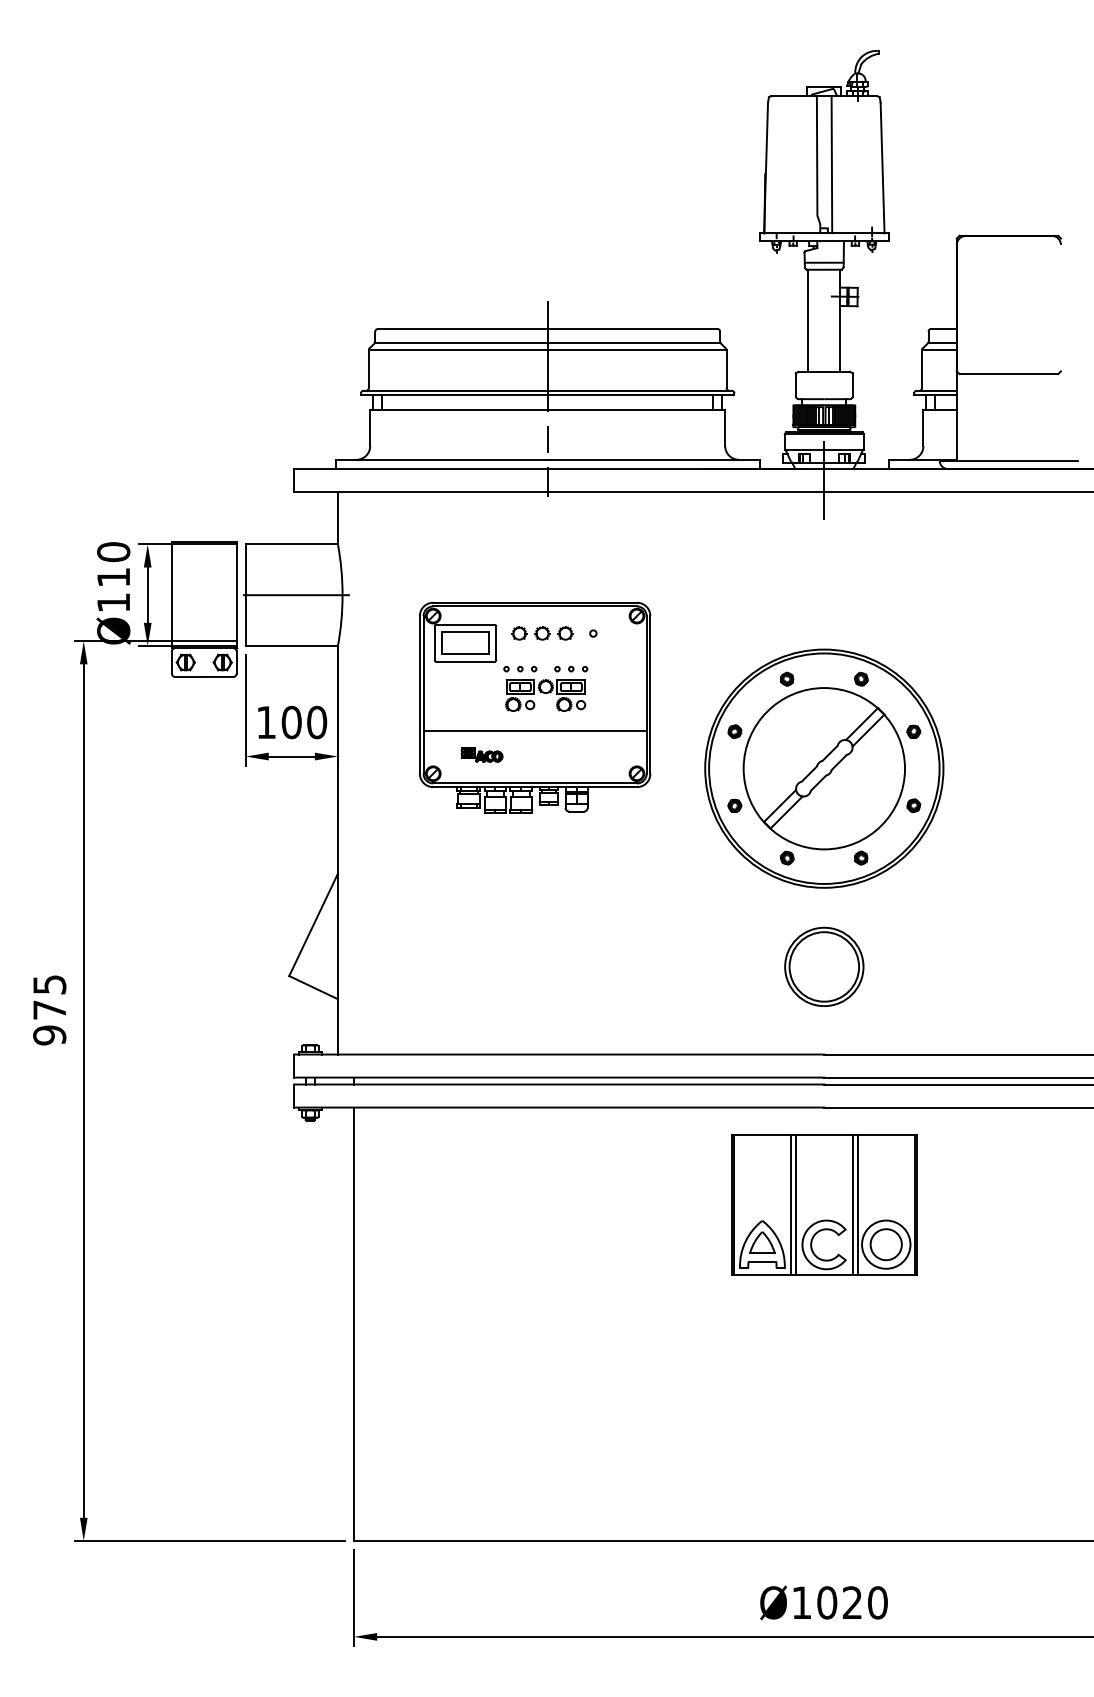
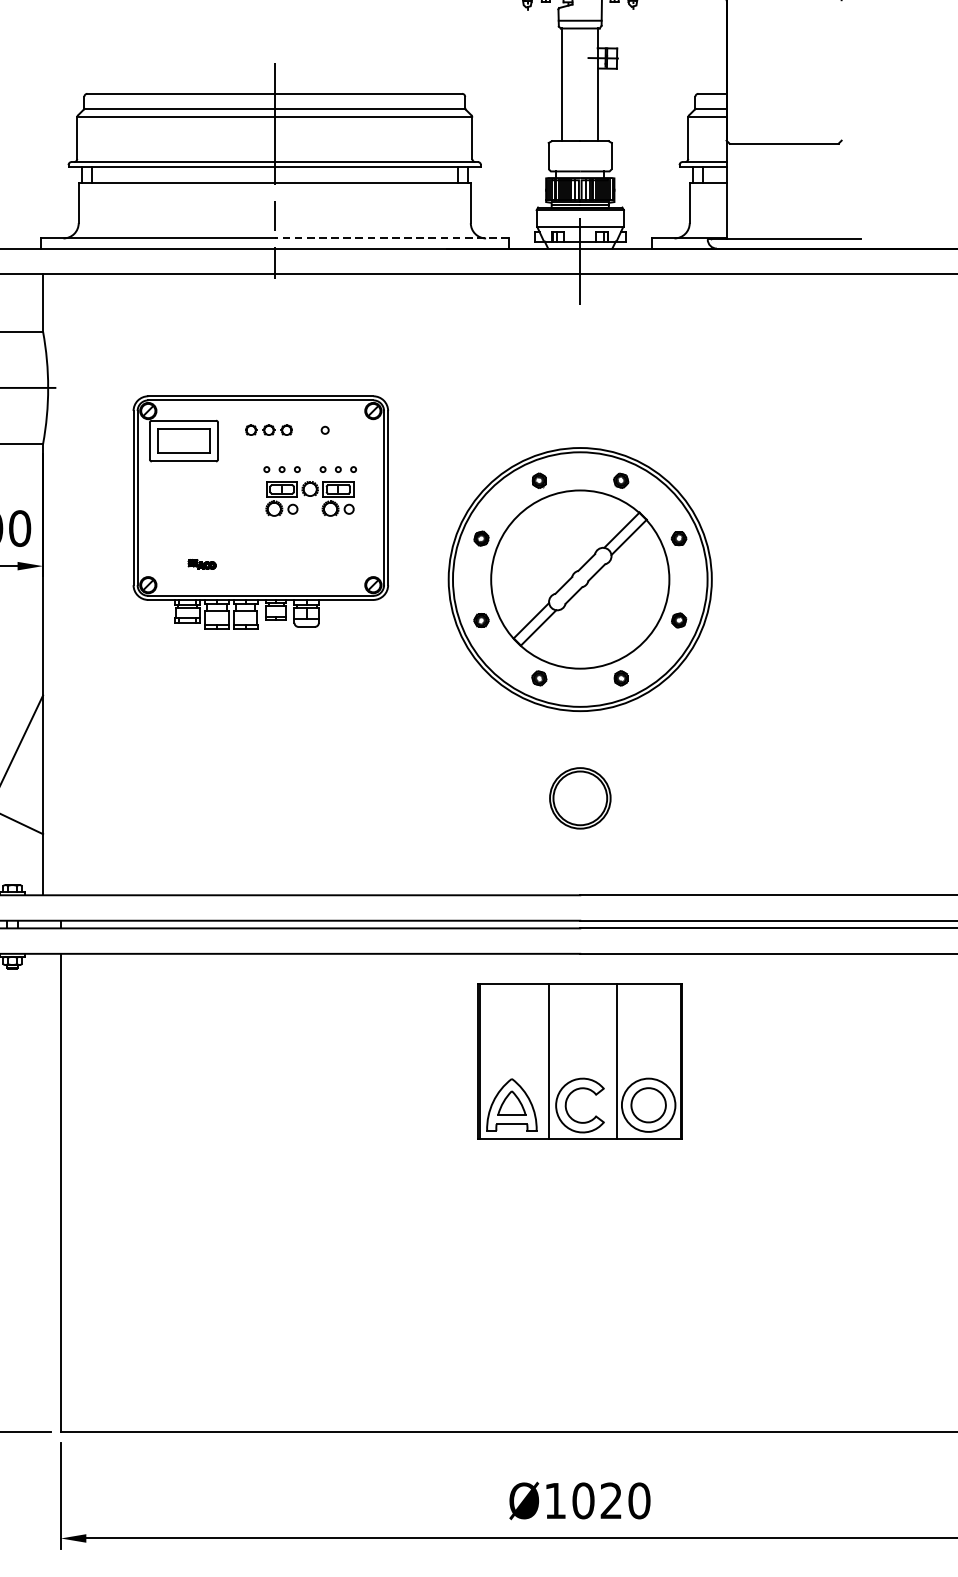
line: (653, 459) -> (391, 238), solid -> dashed
part: (542, 633) -> (269, 430), size x0.7
part: (545, 688) -> (309, 490), moved
line: (534, 730) -> (260, 537), removed
part: (481, 754) -> (201, 563), size x0.6
part: (824, 966) -> (580, 798), size x0.7
line: (791, 1204) -> (544, 1060), removed
line: (853, 1204) -> (612, 1060), removed

